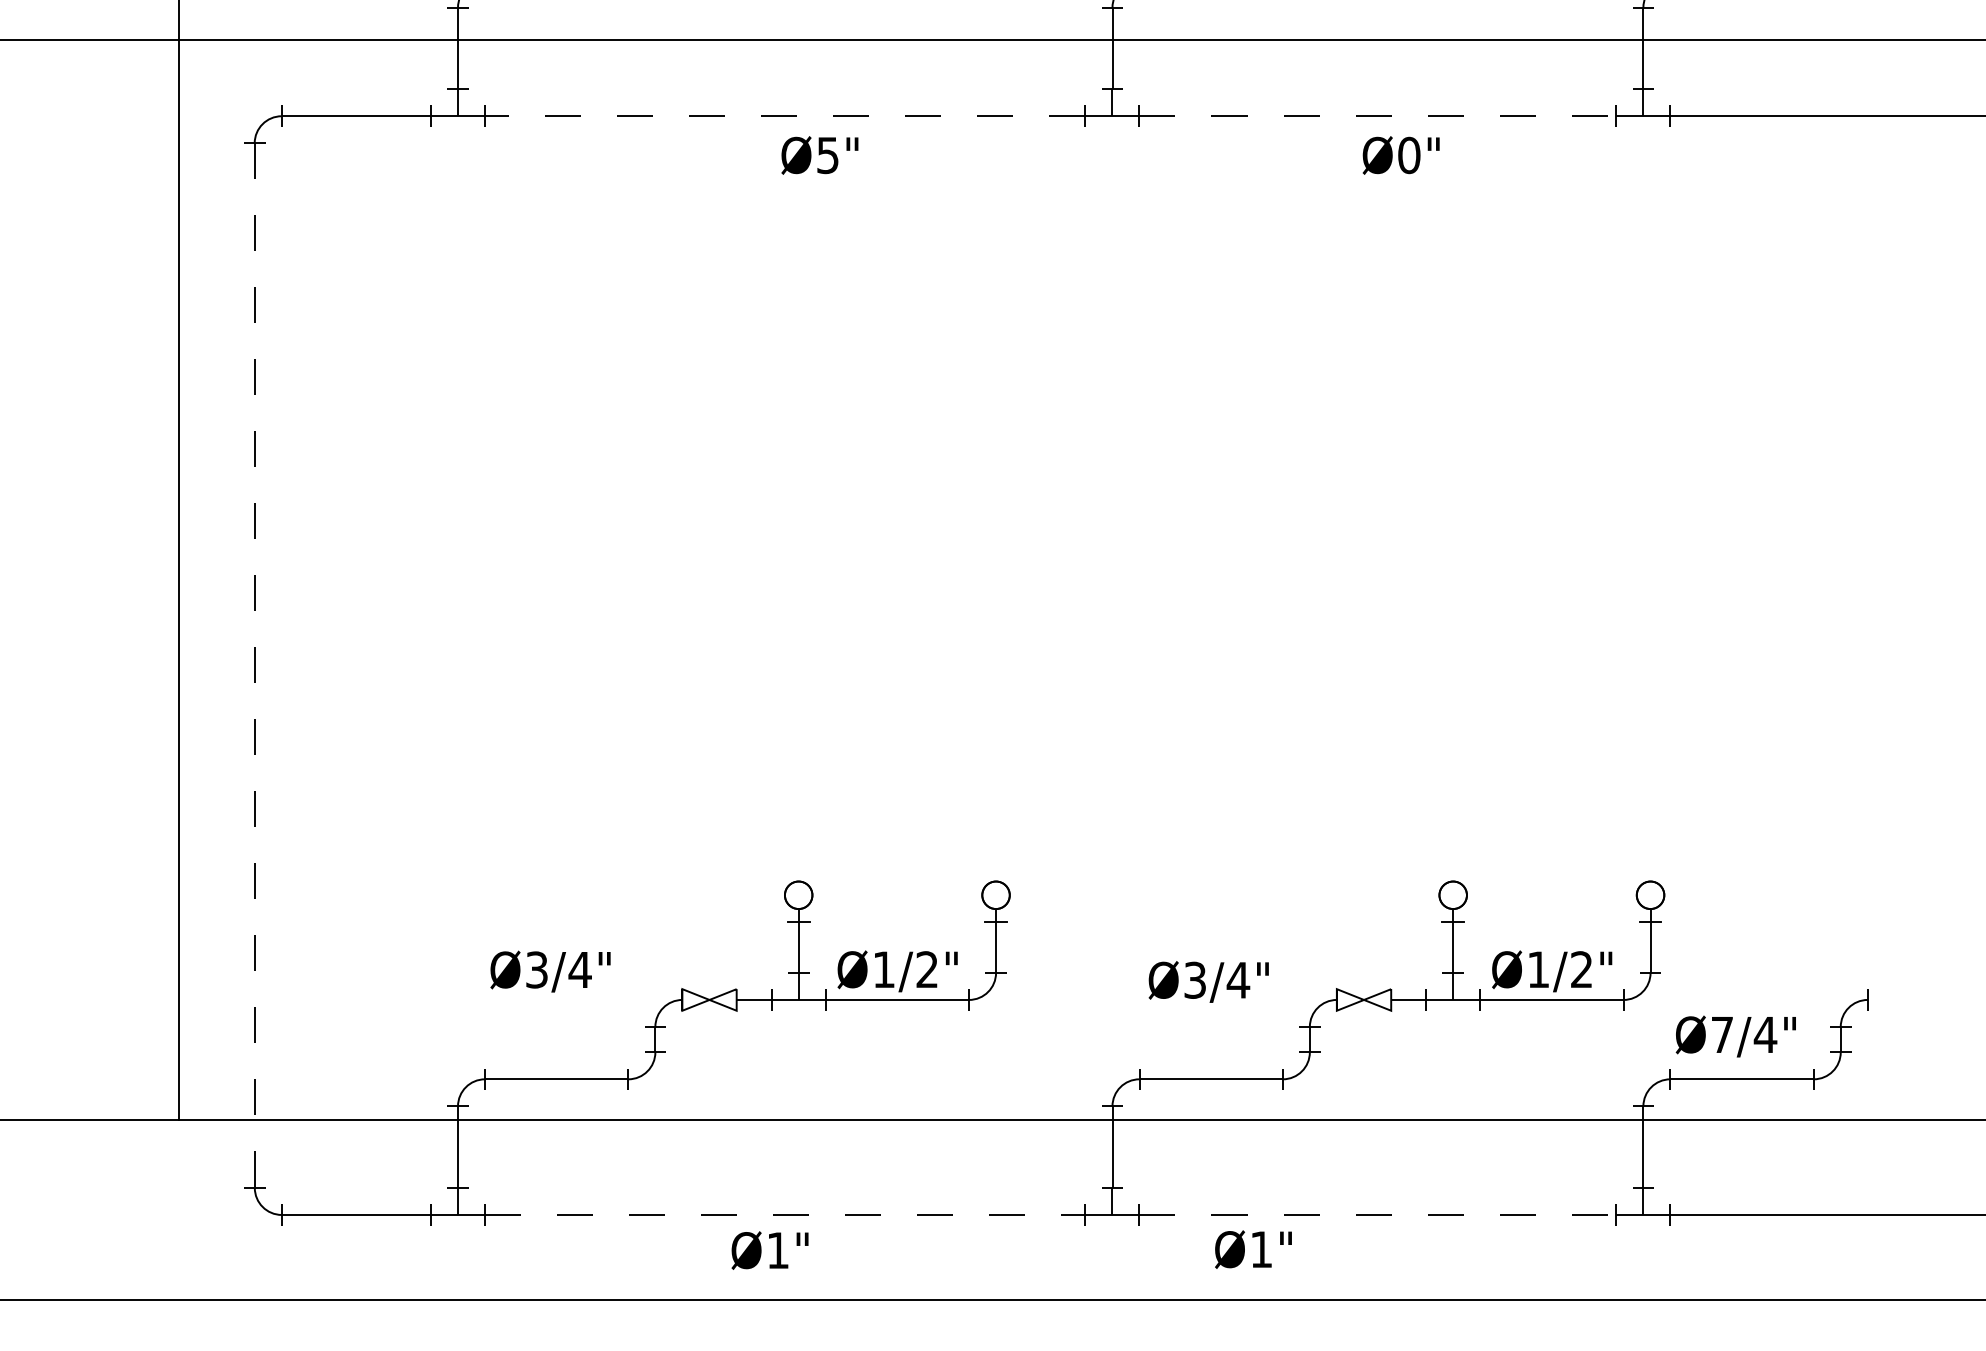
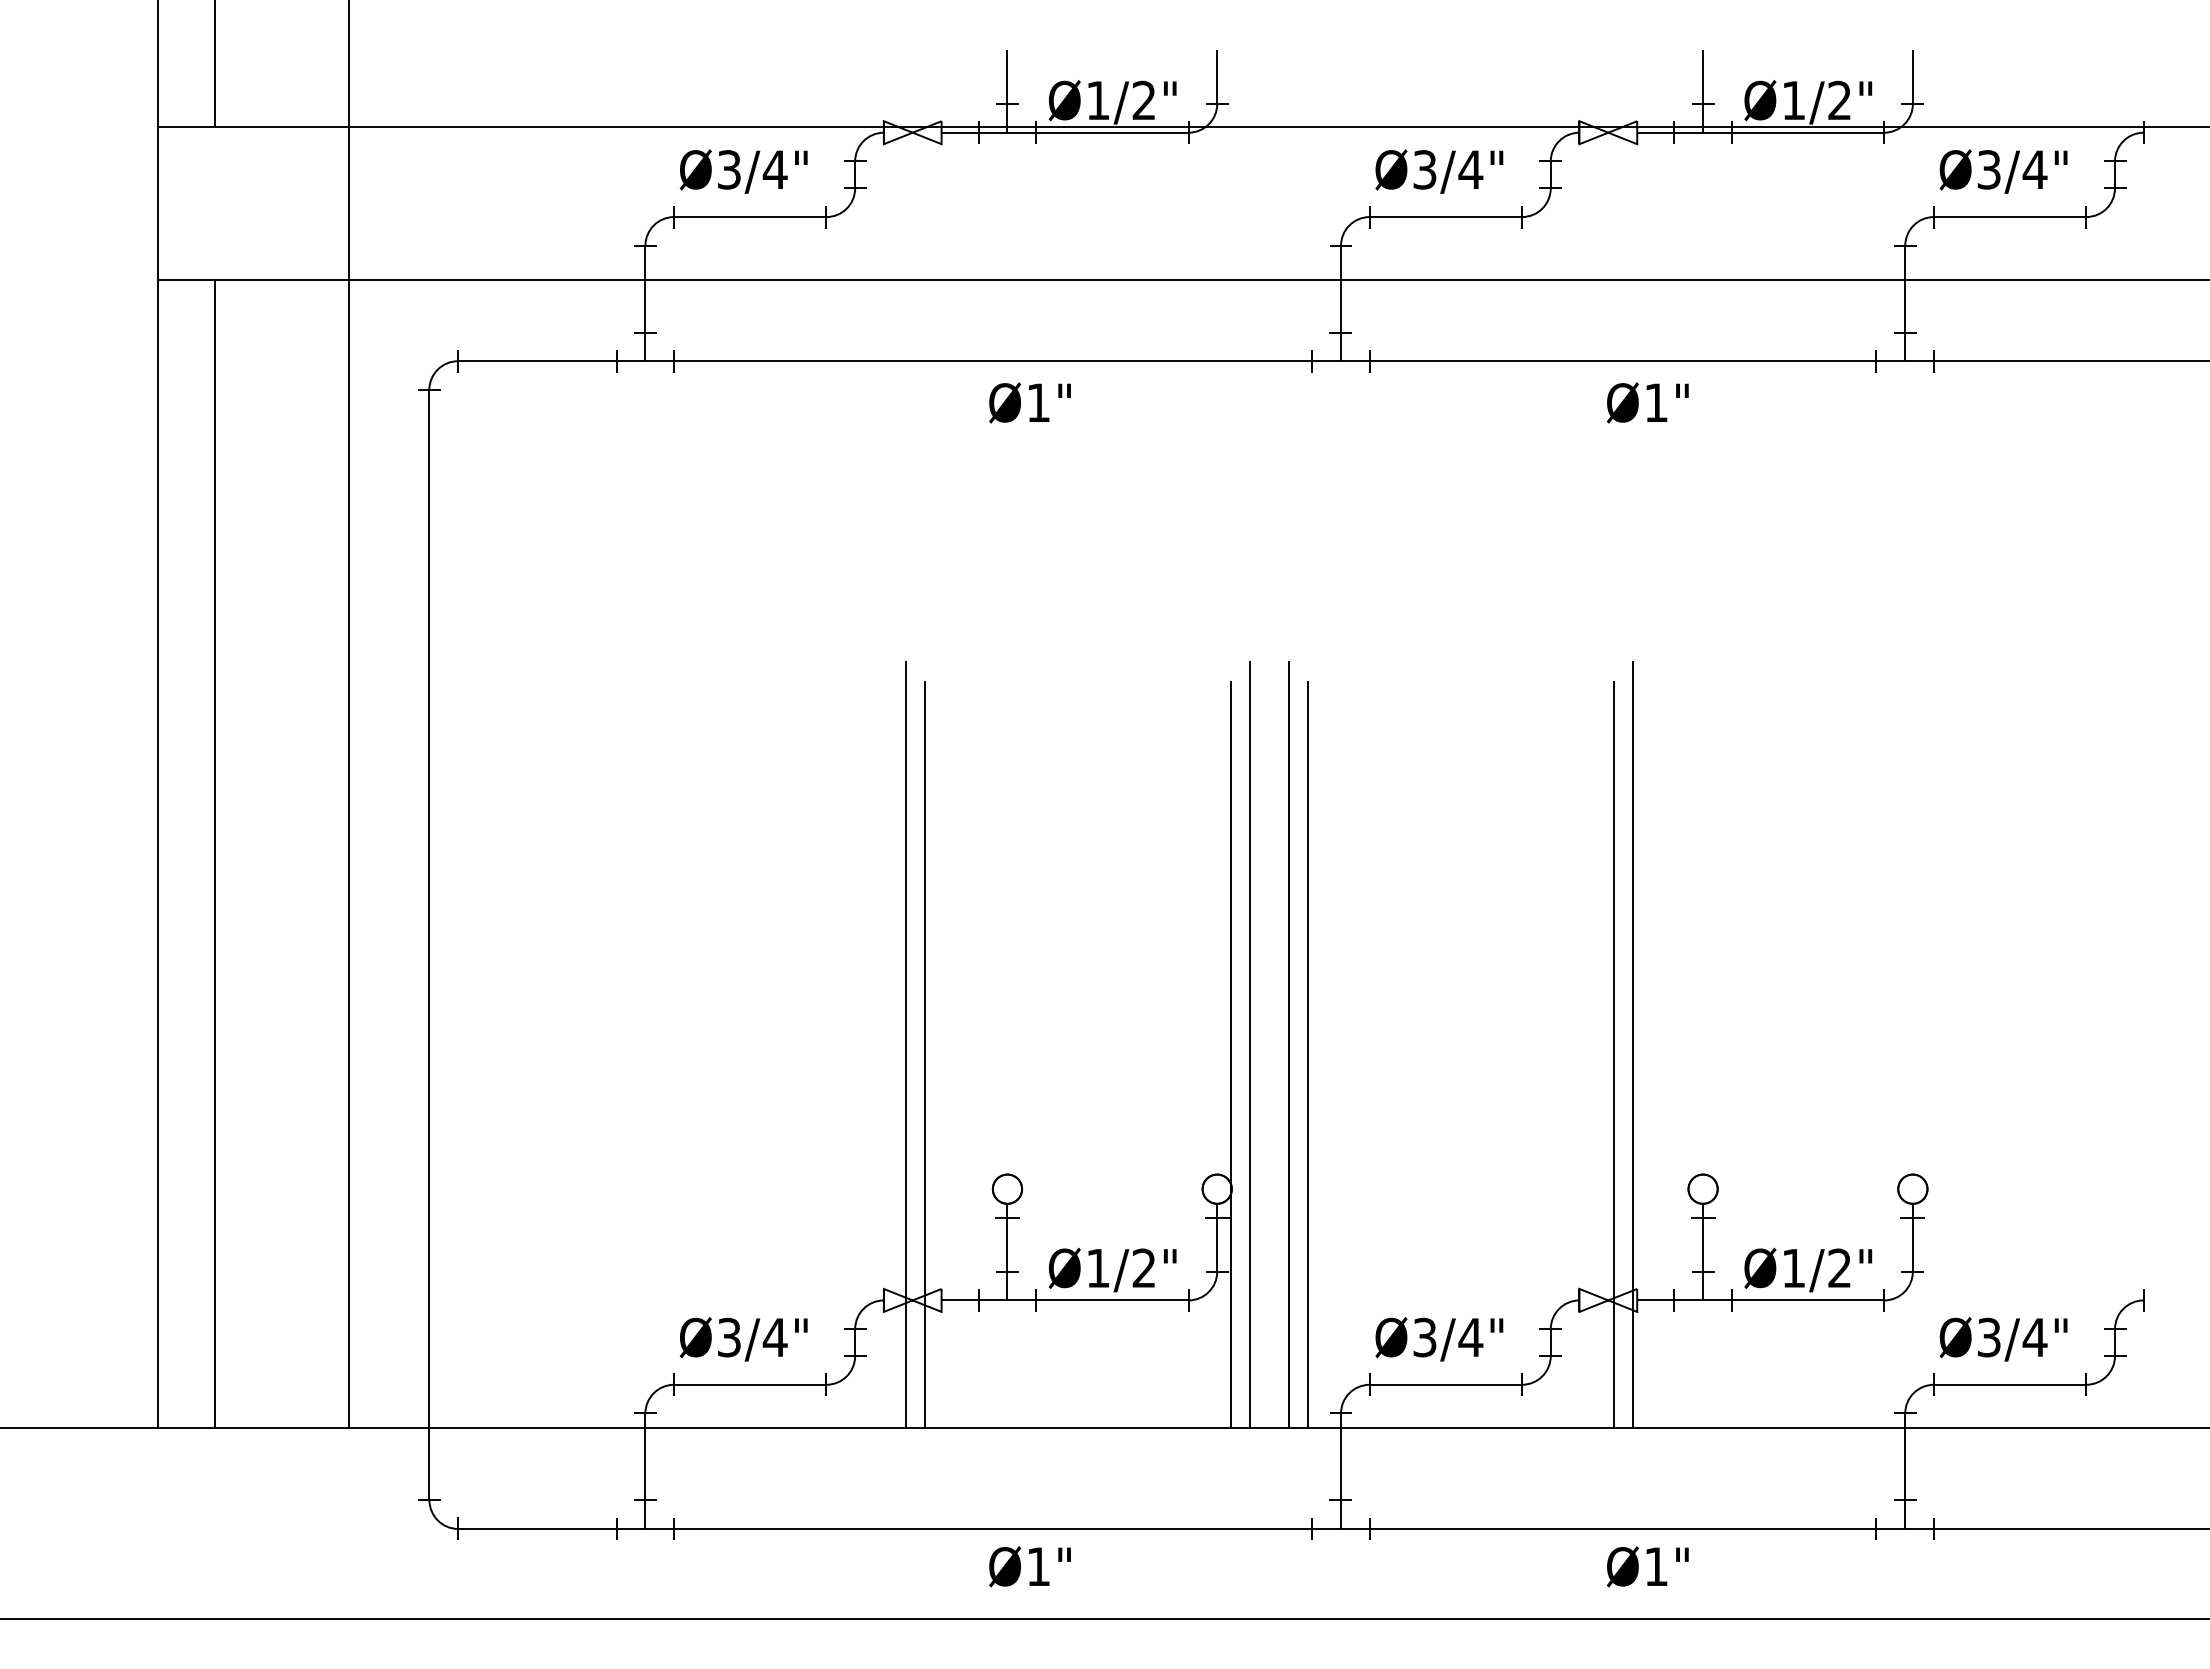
line: (784, 116) -> (992, 361), dashed -> solid
line: (1378, 116) -> (1623, 361), dashed -> solid
text: (827, 155) -> (1038, 402), Ø5" -> Ø1"
text: (1409, 155) -> (1656, 402), Ø0" -> Ø1"
line: (53, 579) -> (215, 853), added
line: (254, 665) -> (429, 945), dashed -> solid
line: (702, 759) -> (905, 1044), added
line: (1027, 759) -> (1250, 1044), added
line: (1063, 759) -> (1288, 1044), added
line: (1387, 759) -> (1633, 1044), added
line: (721, 768) -> (925, 1054), added
line: (1009, 768) -> (1231, 1054), added
line: (1080, 768) -> (1307, 1054), added
line: (1368, 768) -> (1613, 1054), added
text: (550, 971) -> (743, 1339), moved
text: (1208, 982) -> (1439, 1339), moved
text: (1721, 1034) -> (1988, 1337), Ø7/4" -> Ø3/4"
line: (785, 1214) -> (993, 1528), dashed -> solid
line: (1378, 1214) -> (1623, 1528), dashed -> solid
text: (1253, 1249) -> (1647, 1566), moved
text: (769, 1250) -> (1029, 1566), moved

